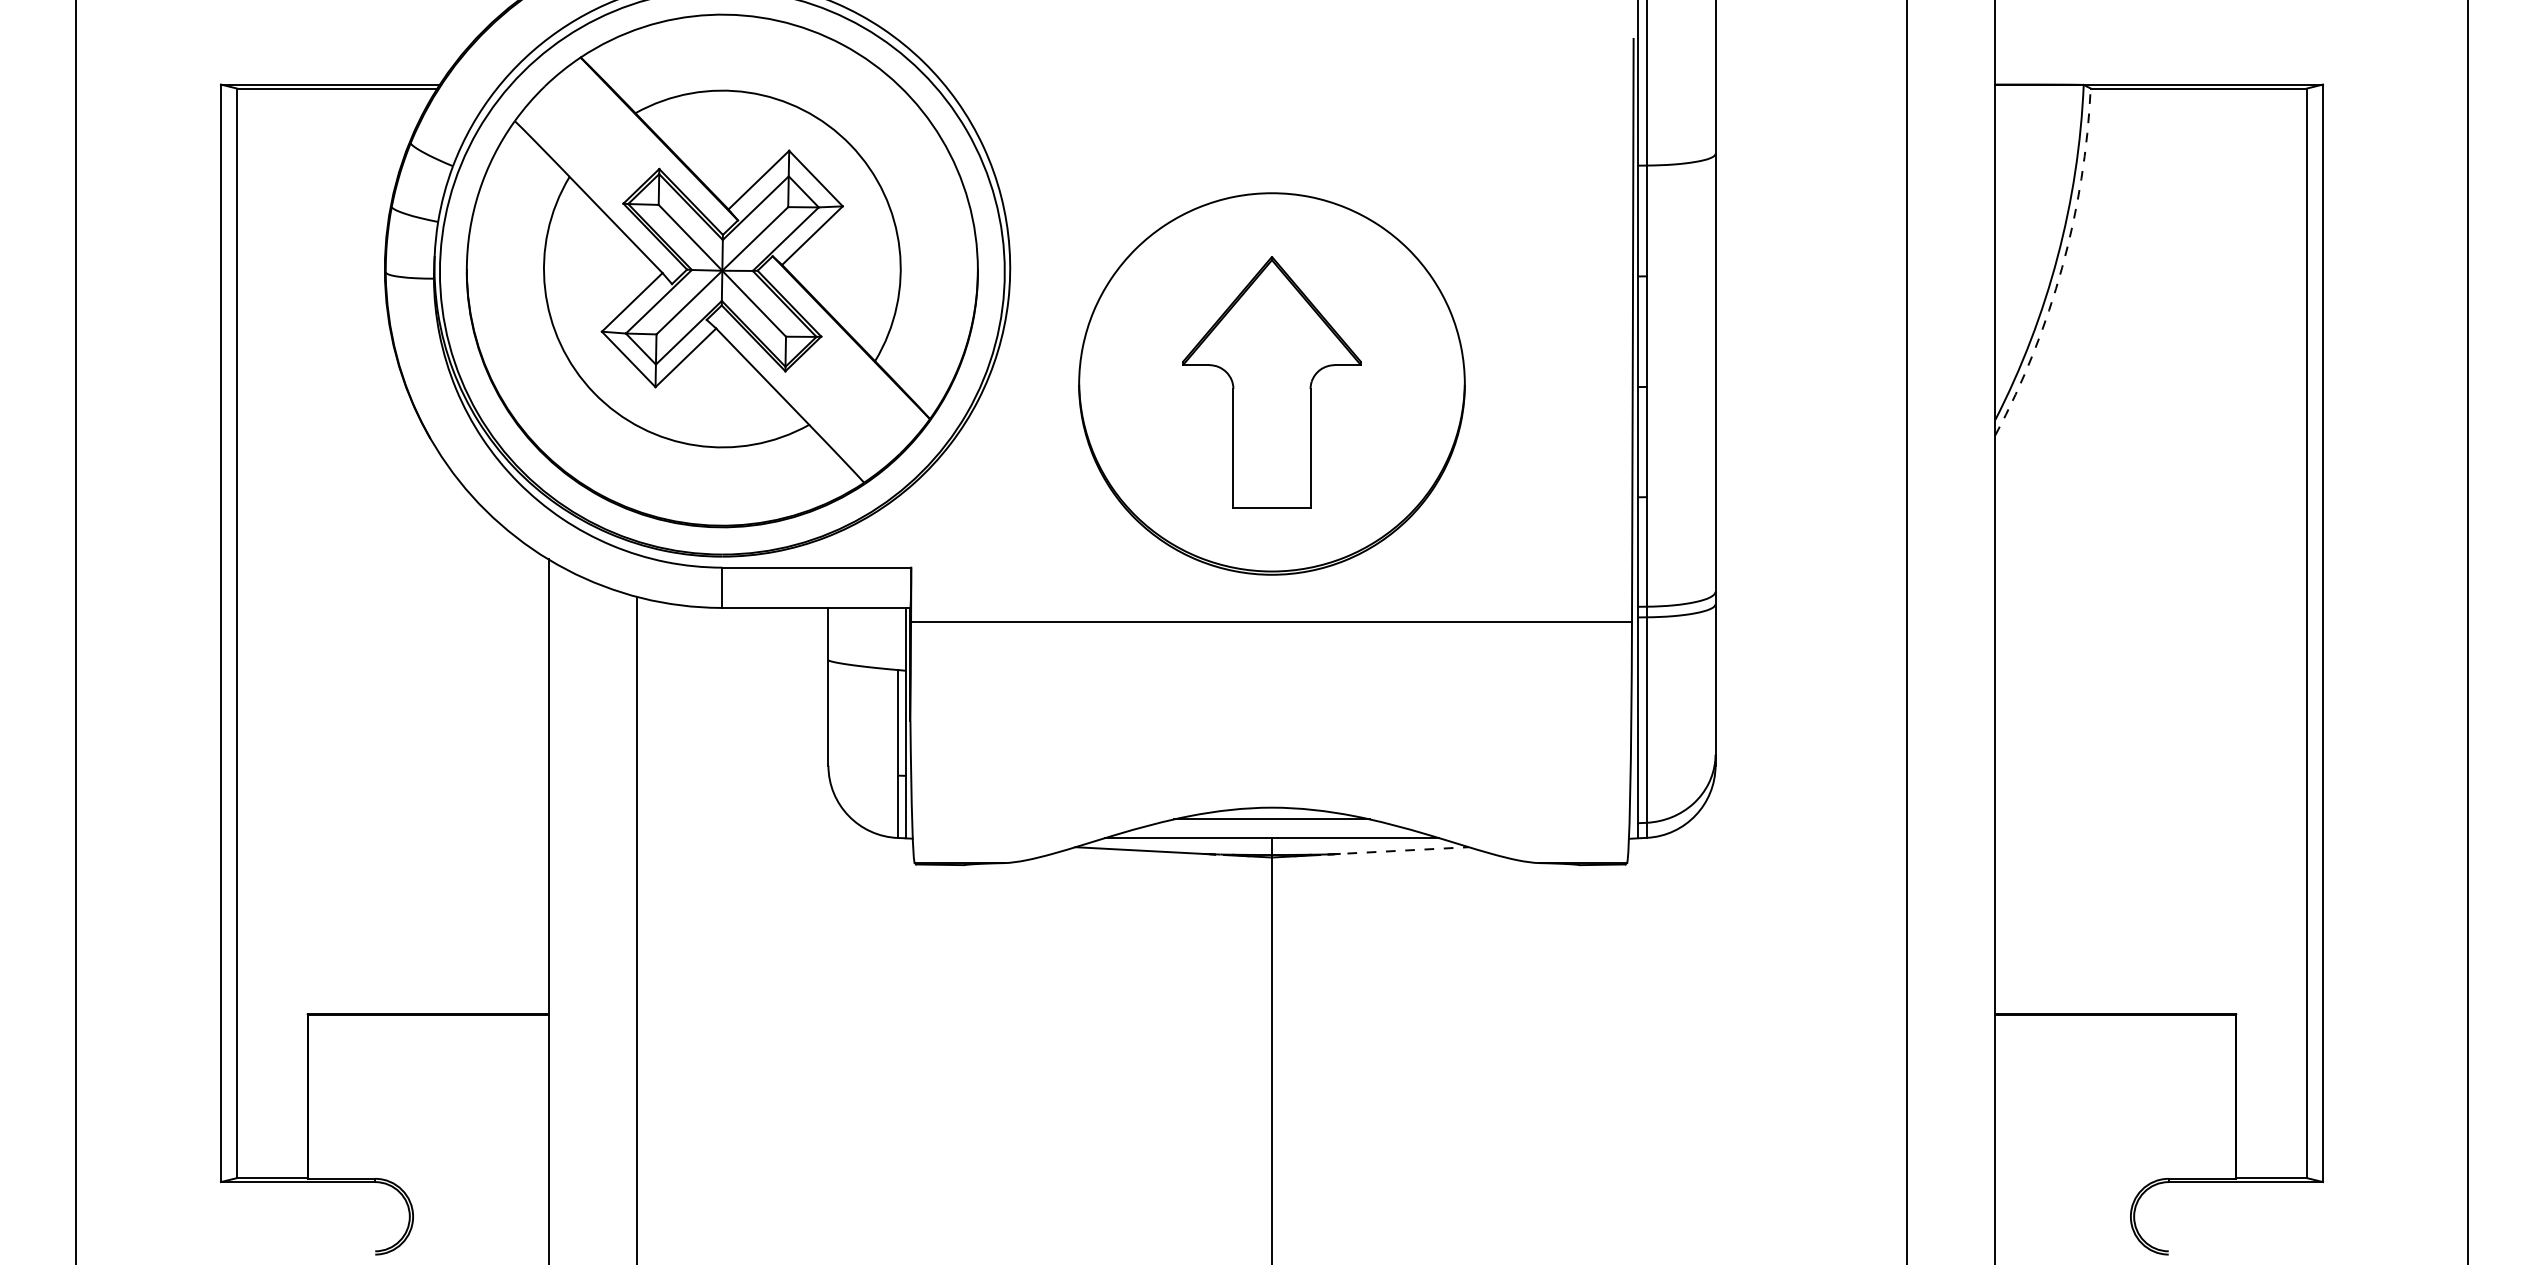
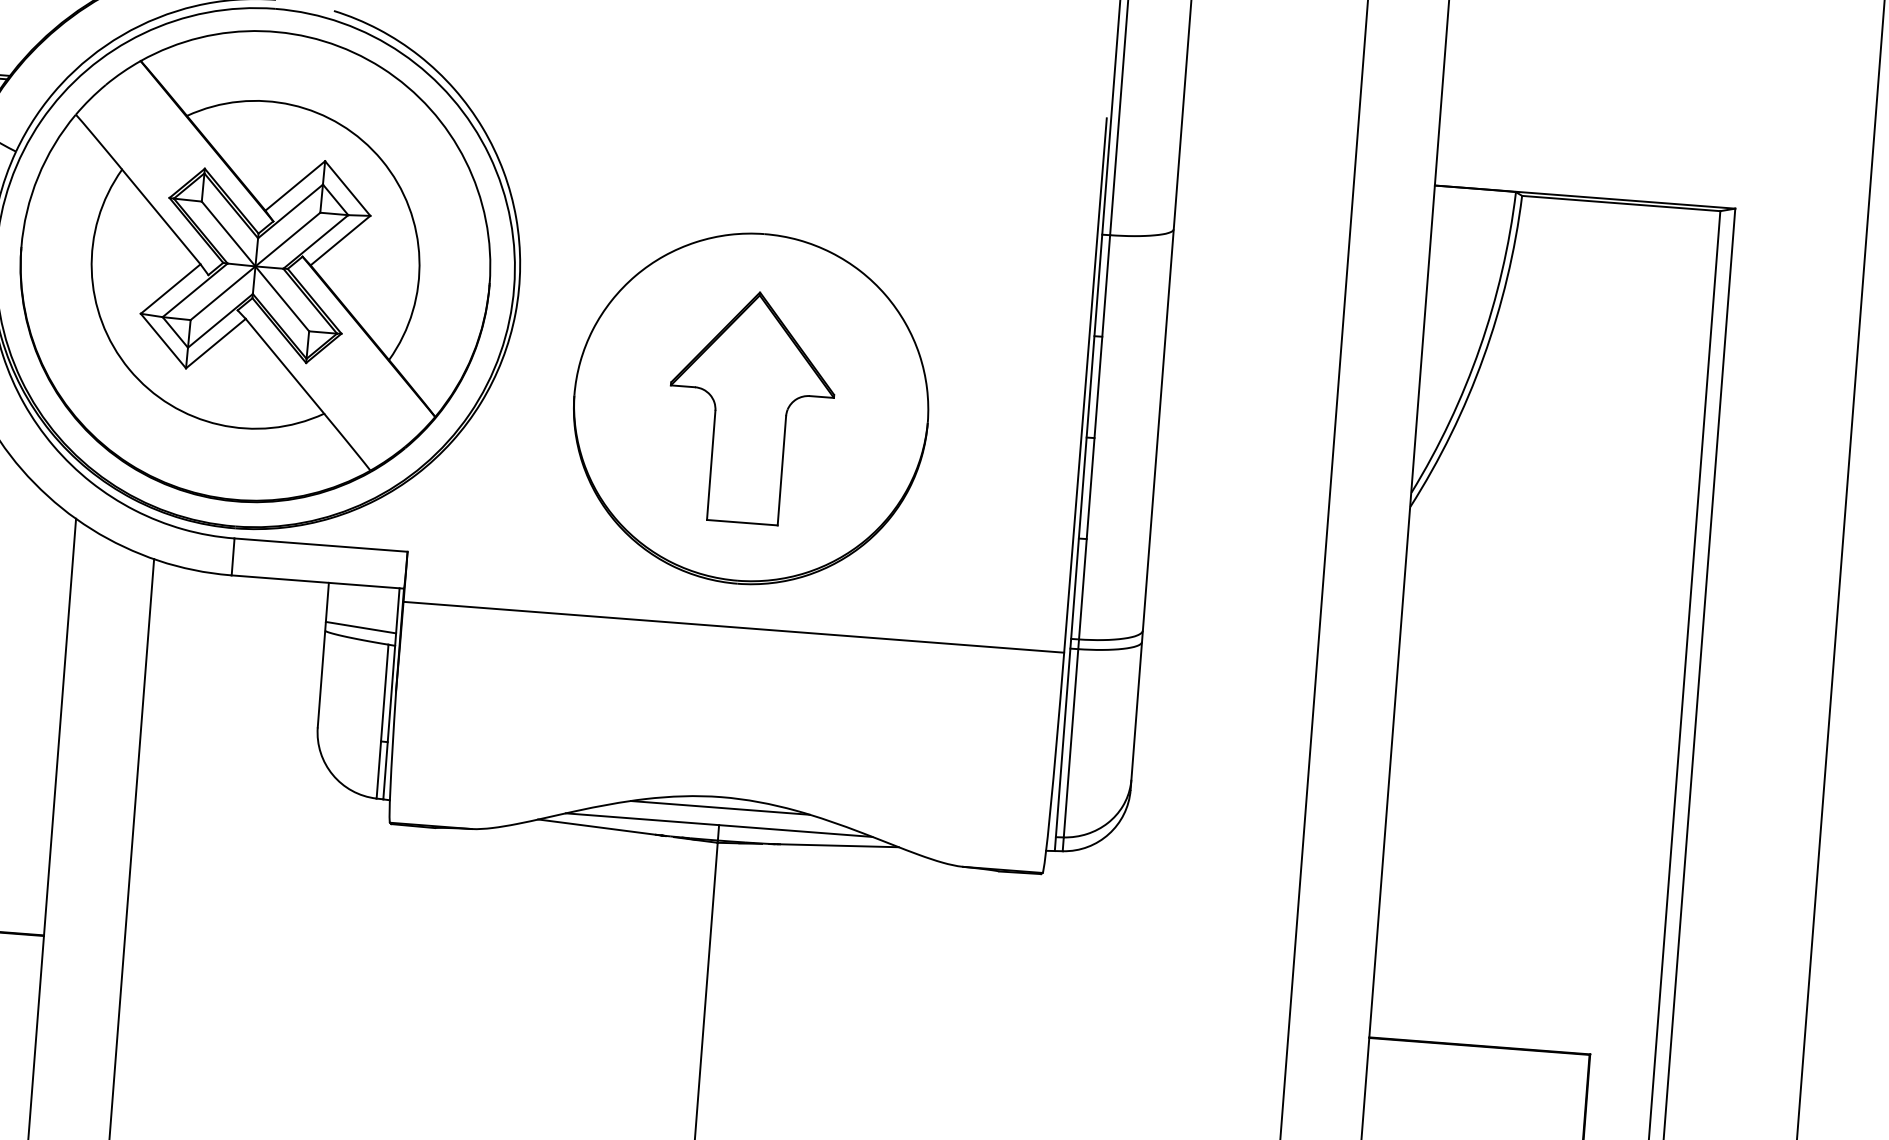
arc: (2062, 267) -> (1483, 357), dashed -> solid
line: (866, 653) -> (360, 627), added
line: (1399, 850) -> (835, 845), dashed -> solid

